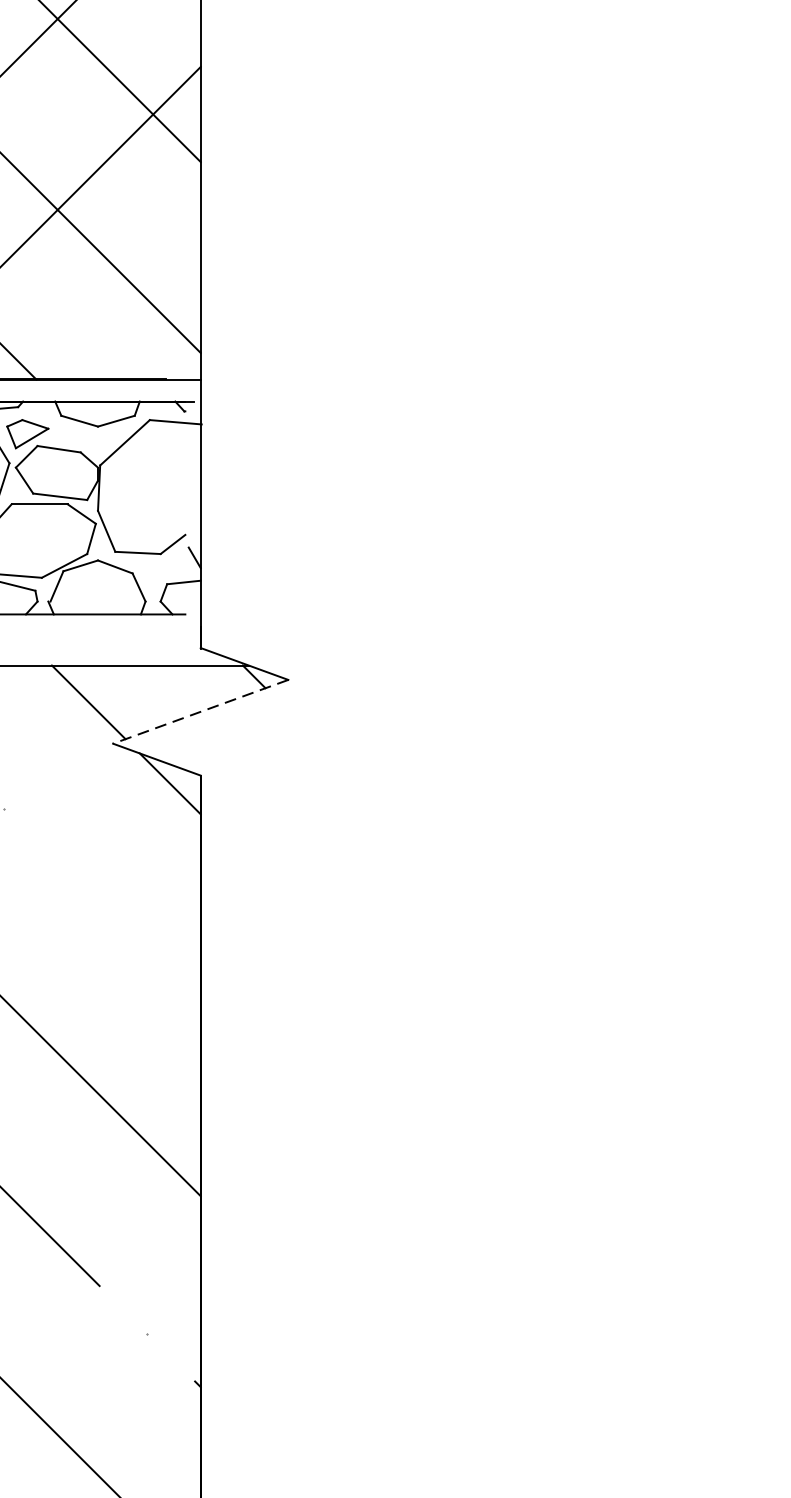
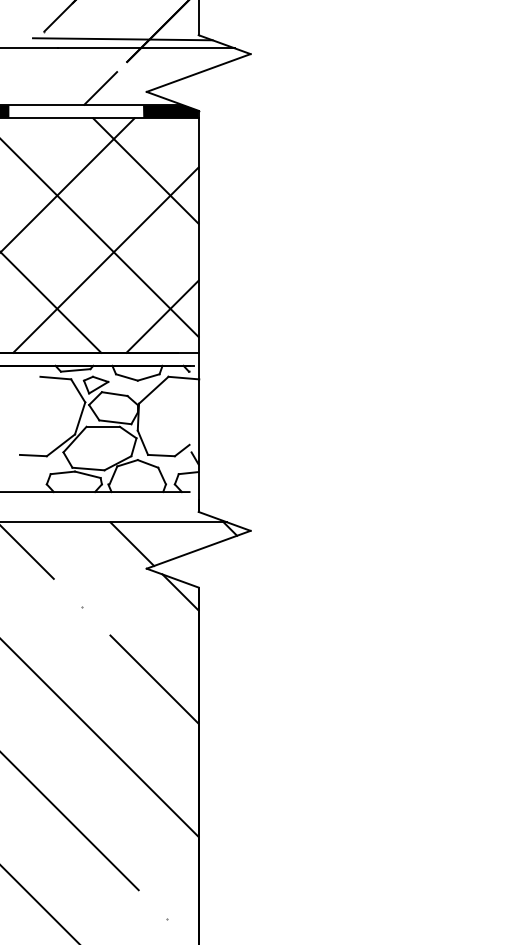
line: (139, 318) -> (162, 316), added
line: (200, 711) -> (198, 549), dashed -> solid
line: (126, 930) -> (154, 679), added

